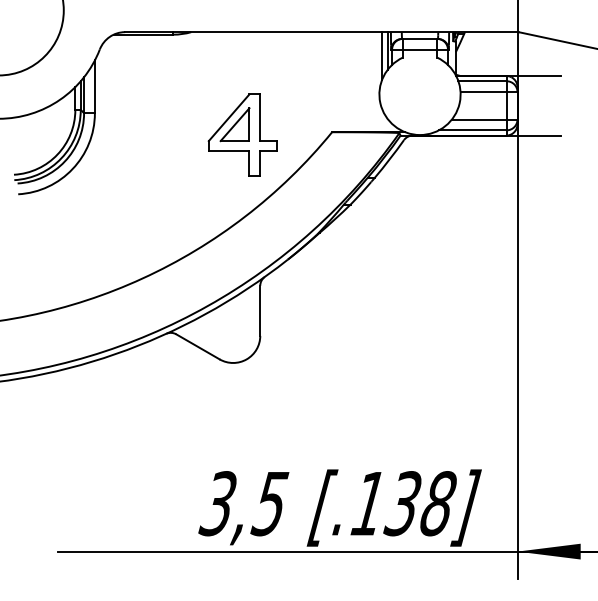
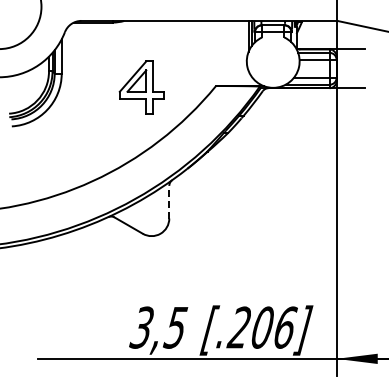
part: (242, 134) -> (141, 87), moved
line: (260, 309) -> (169, 201), solid -> dashed
text: (401, 503) -> (261, 327), [.138] -> [.206]

